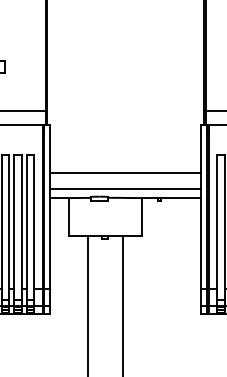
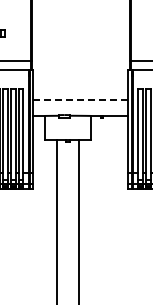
line: (125, 171) -> (80, 99), solid -> dashed
line: (125, 189) -> (80, 110), removed

